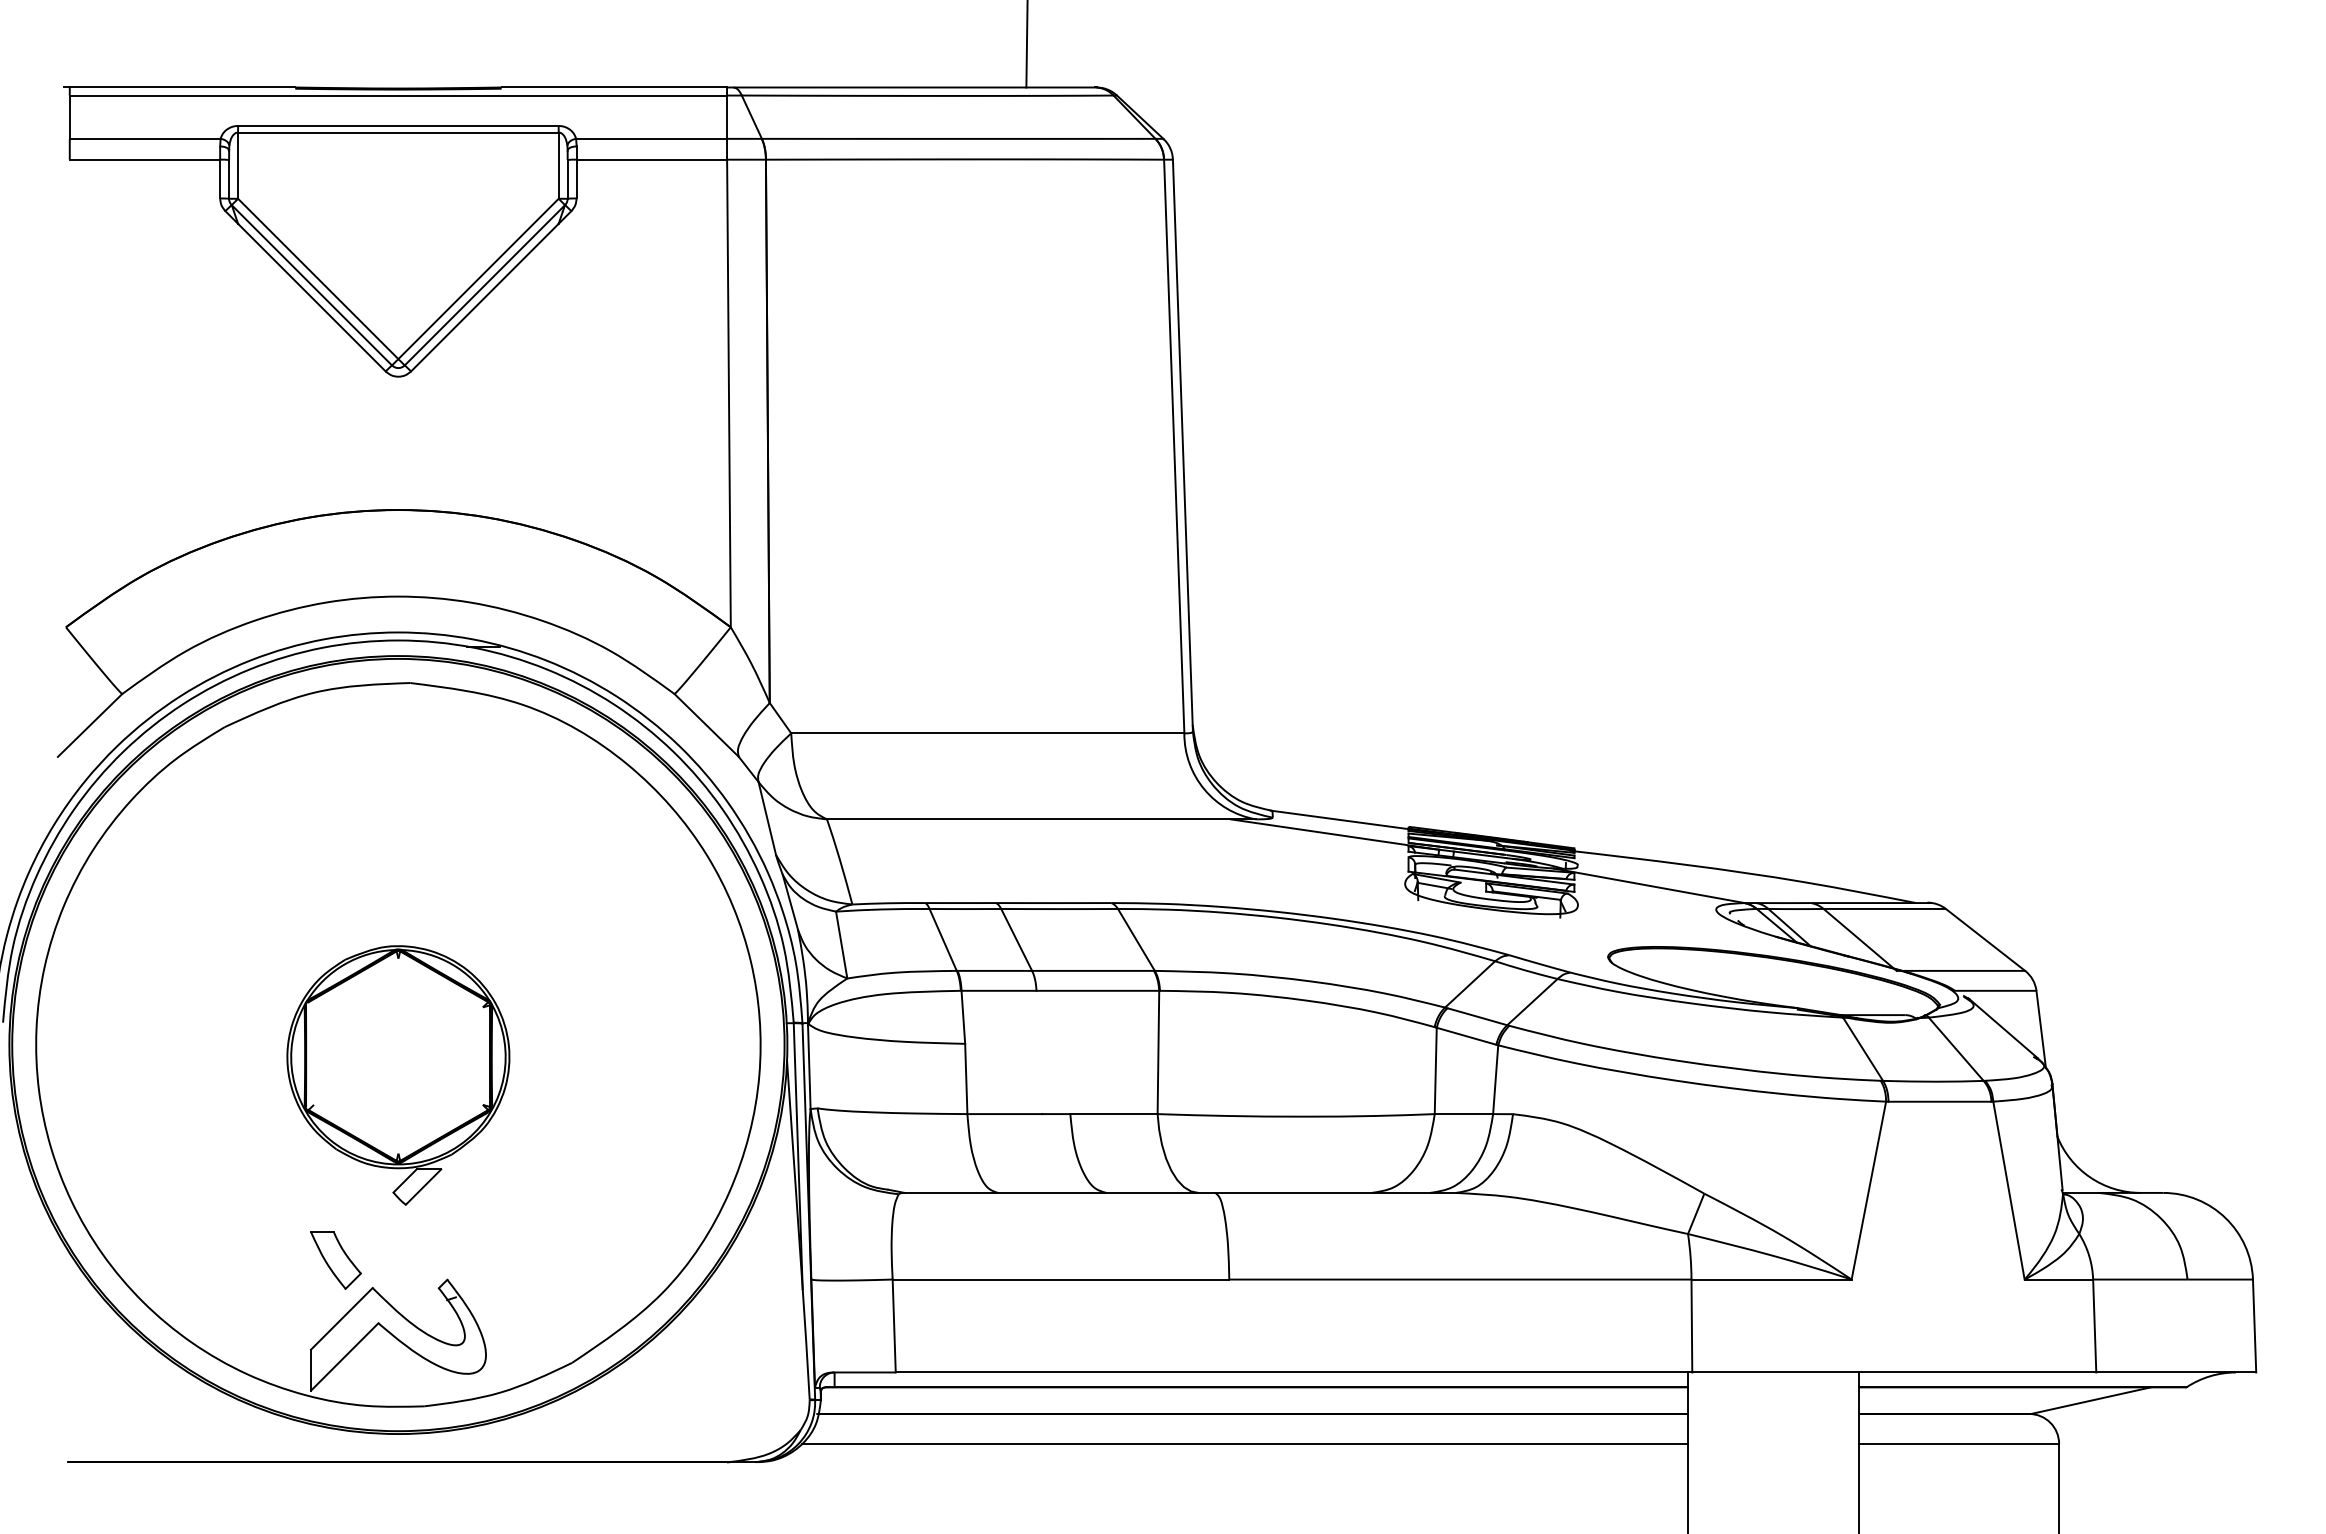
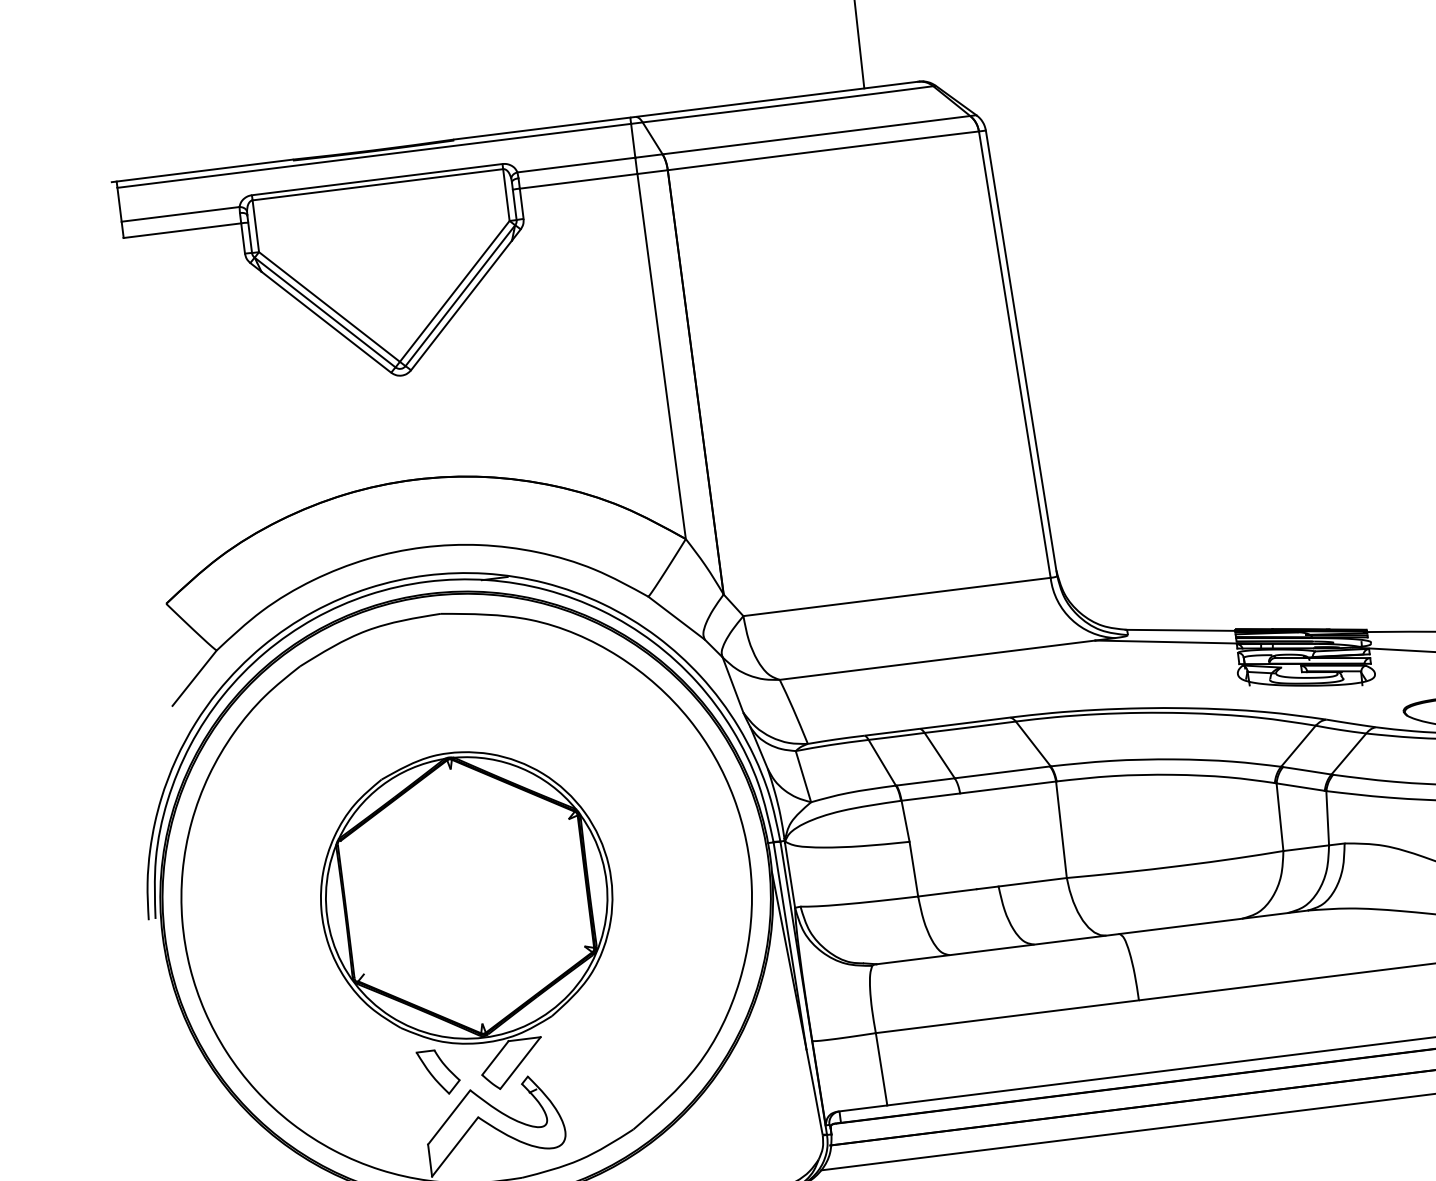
part: (398, 1075) -> (469, 921), size x1.67

